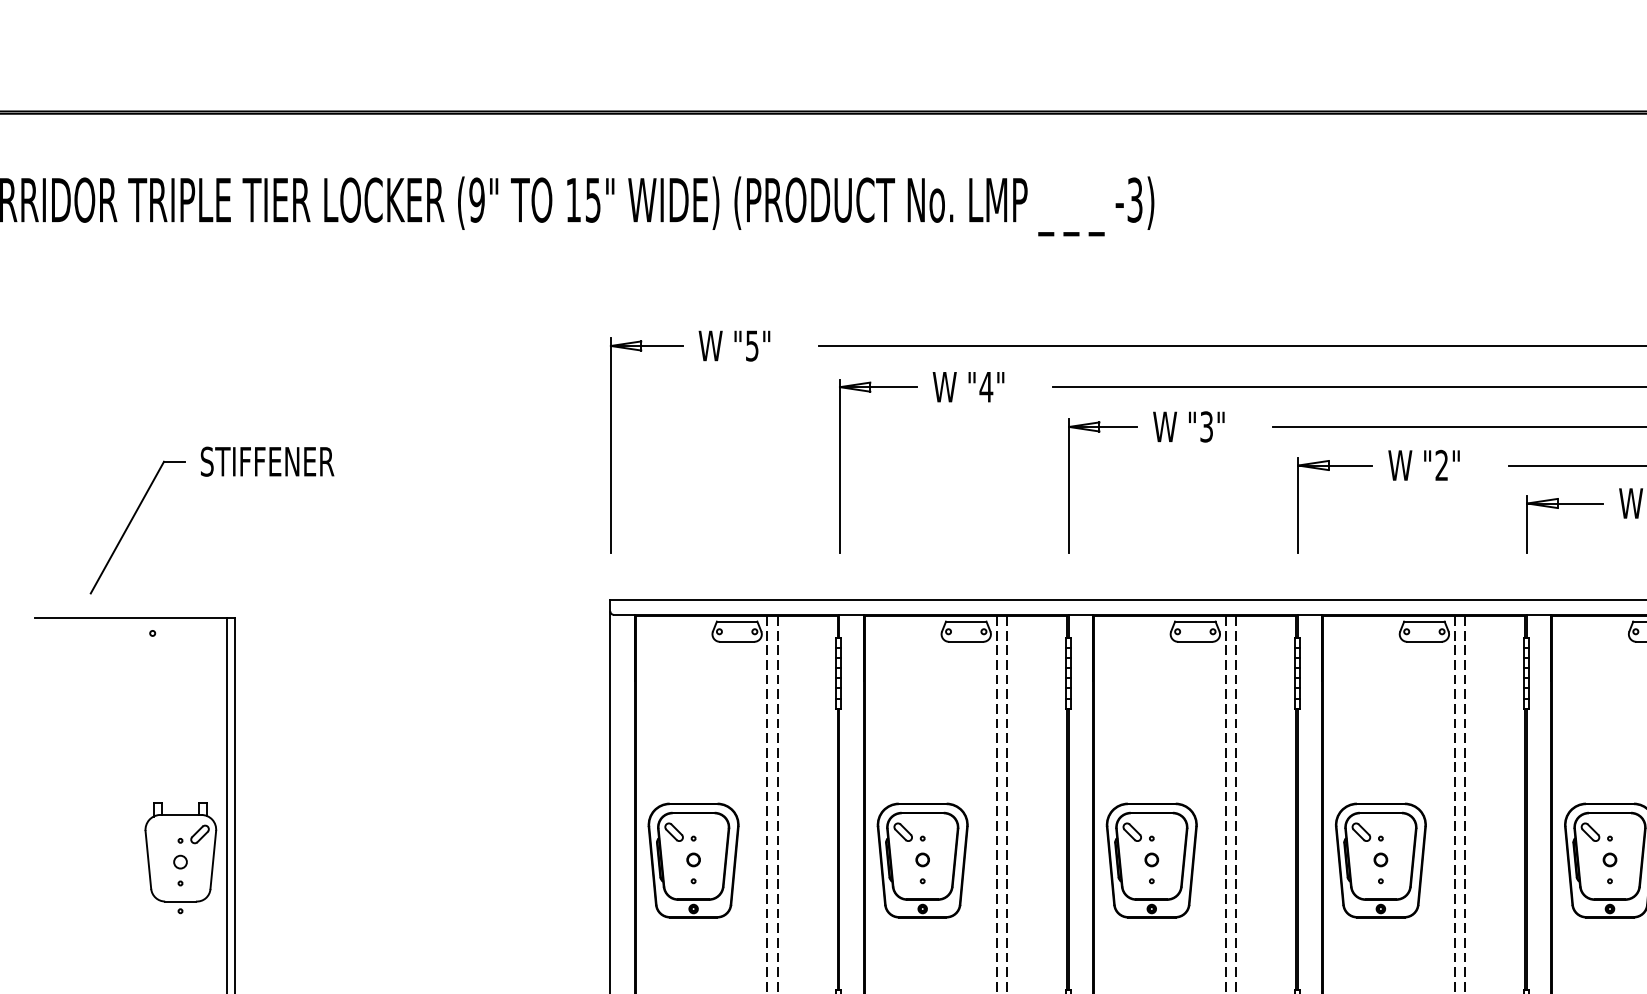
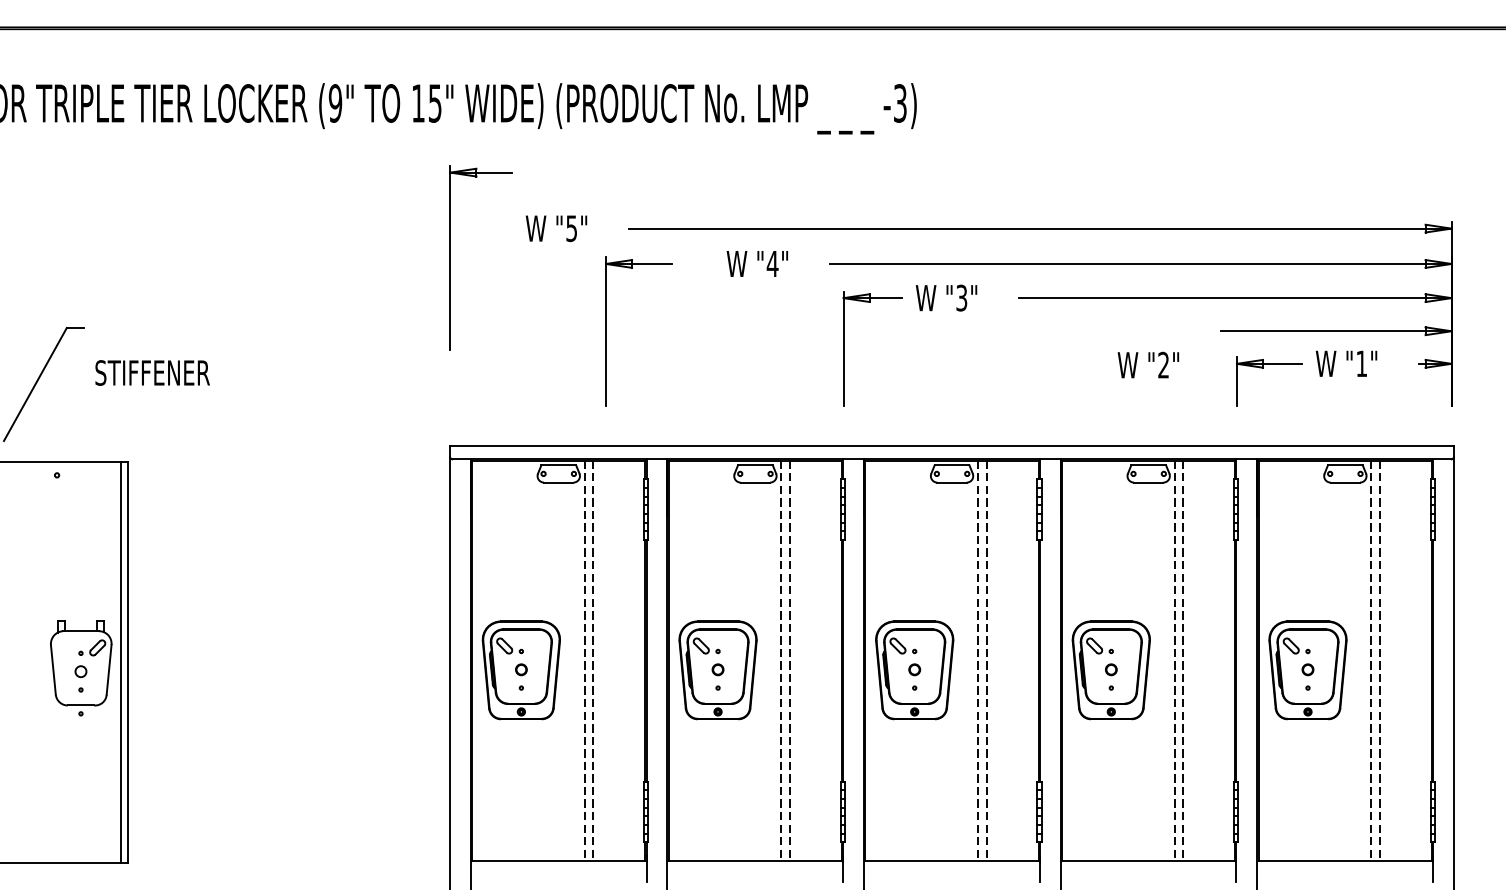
part: (611, 444) -> (450, 257), moved
text: (267, 461) -> (152, 372), moved
text: (1423, 464) -> (1147, 364), moved
part: (840, 465) -> (606, 331), moved
part: (1328, 471) -> (1066, 336), removed

